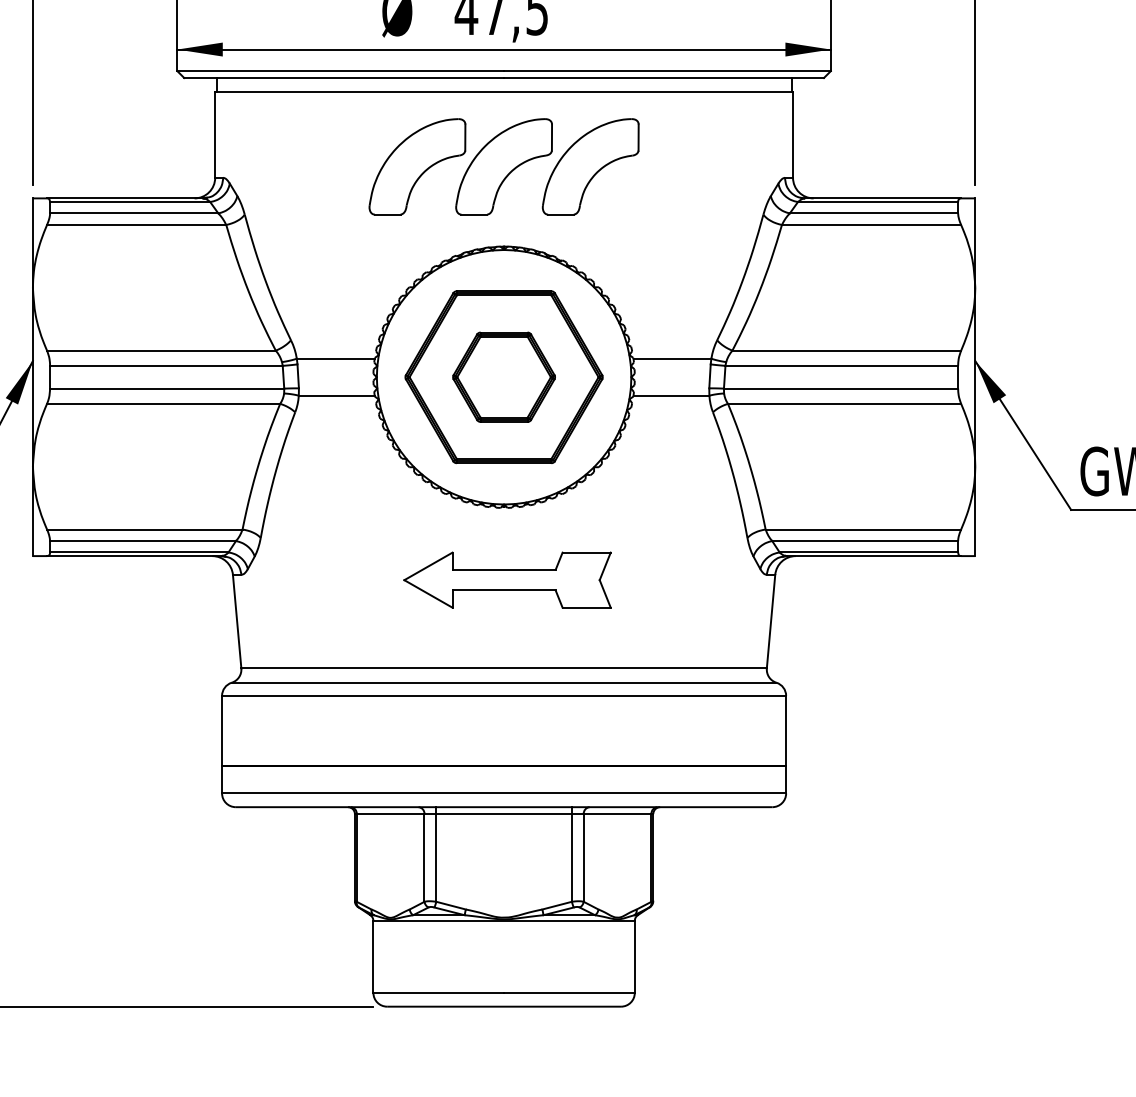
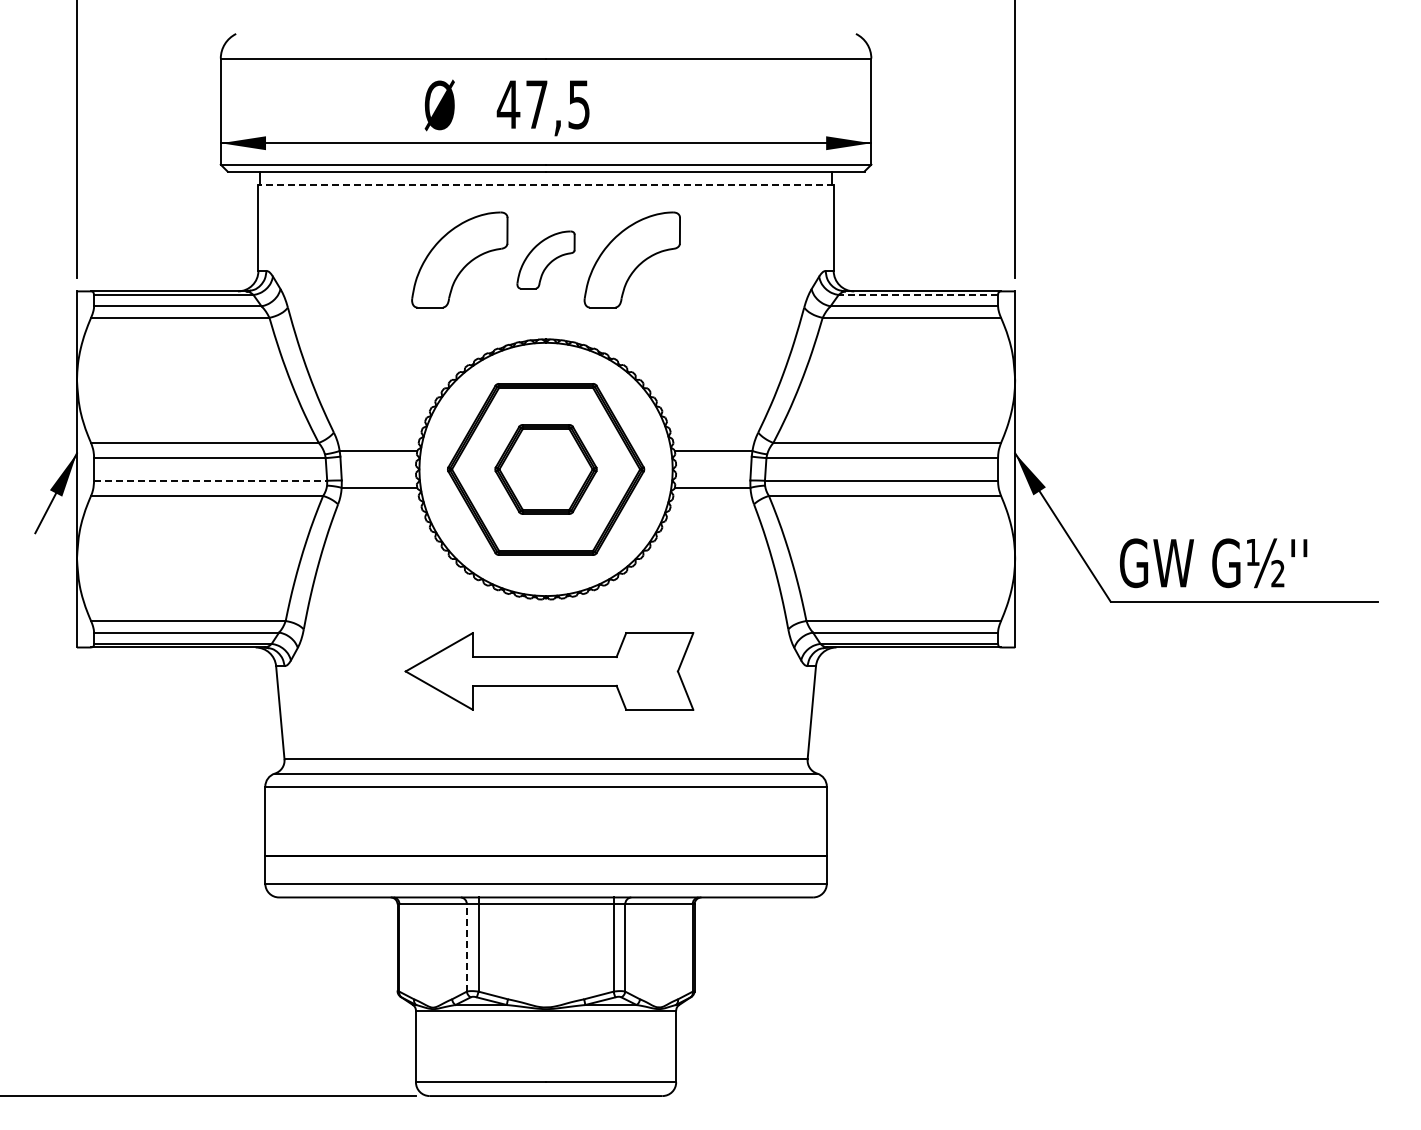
line: (504, 92) -> (546, 185), solid -> dashed
part: (503, 166) -> (545, 259), size x0.6
line: (878, 202) -> (918, 295), solid -> dashed
line: (167, 388) -> (210, 480), solid -> dashed
part: (507, 580) -> (549, 671), size x1.4
line: (424, 857) -> (466, 947), solid -> dashed

